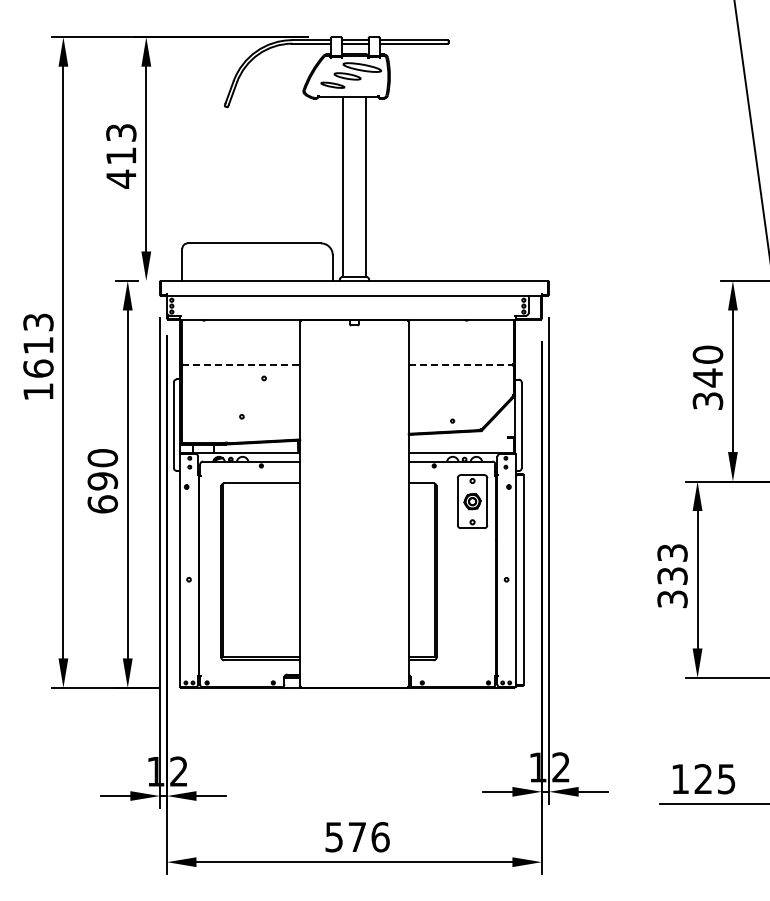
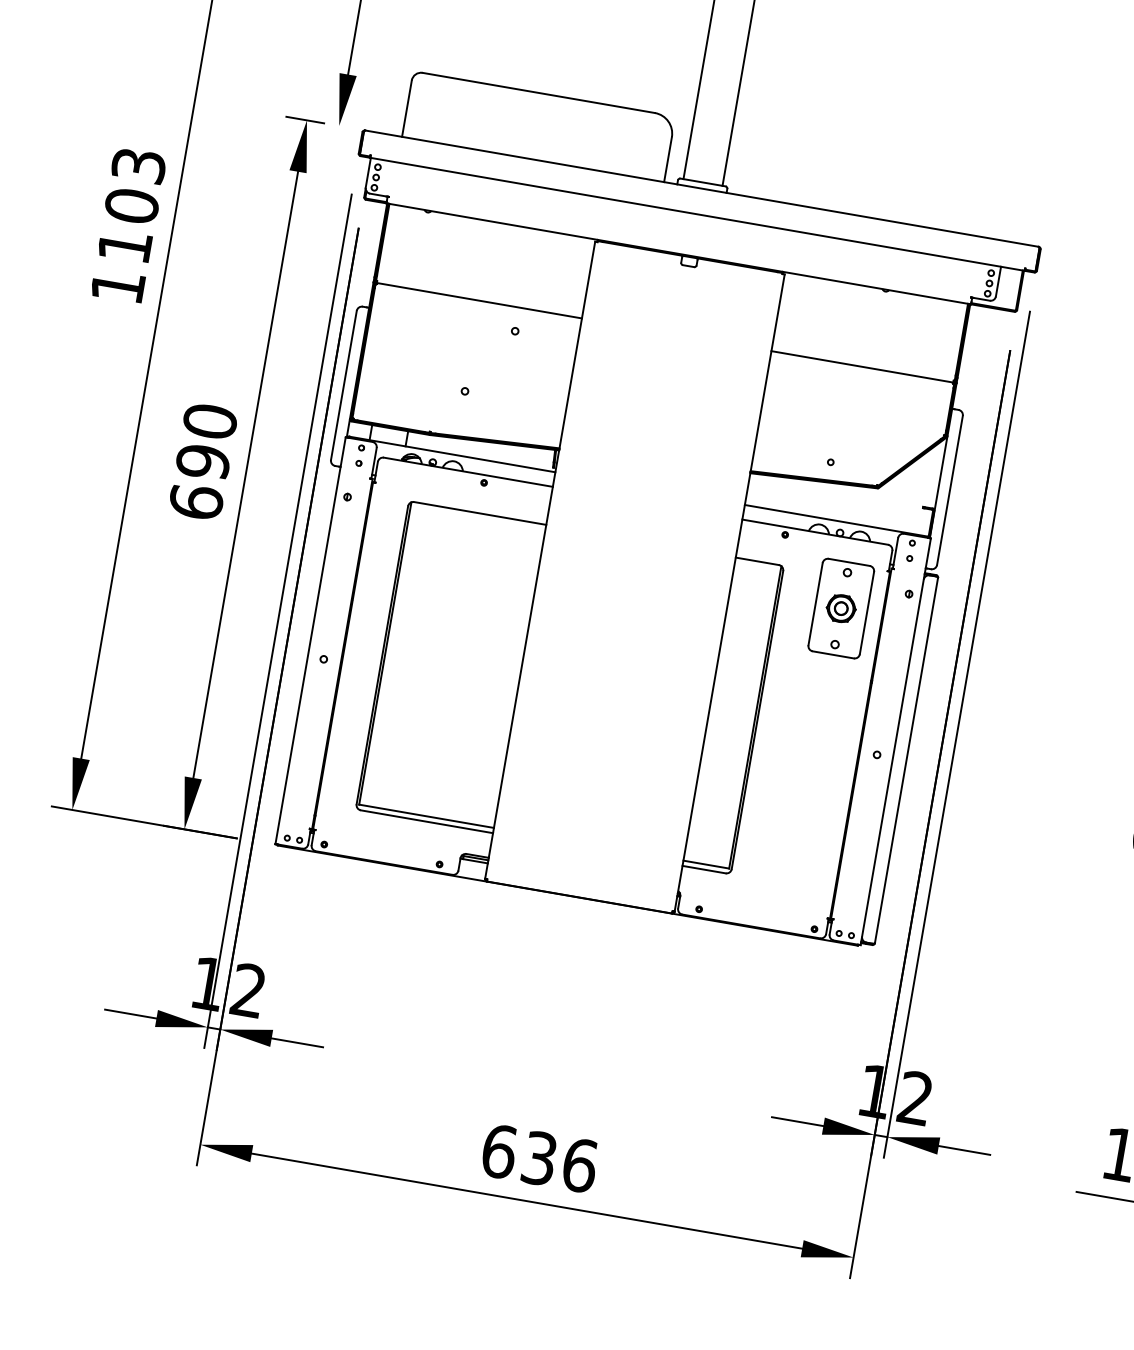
text: (38, 356) -> (128, 225), 1613 -> 1103
line: (241, 364) -> (479, 300), dashed -> solid
line: (461, 364) -> (863, 366), dashed -> solid
text: (345, 837) -> (518, 1155), 576 -> 636

